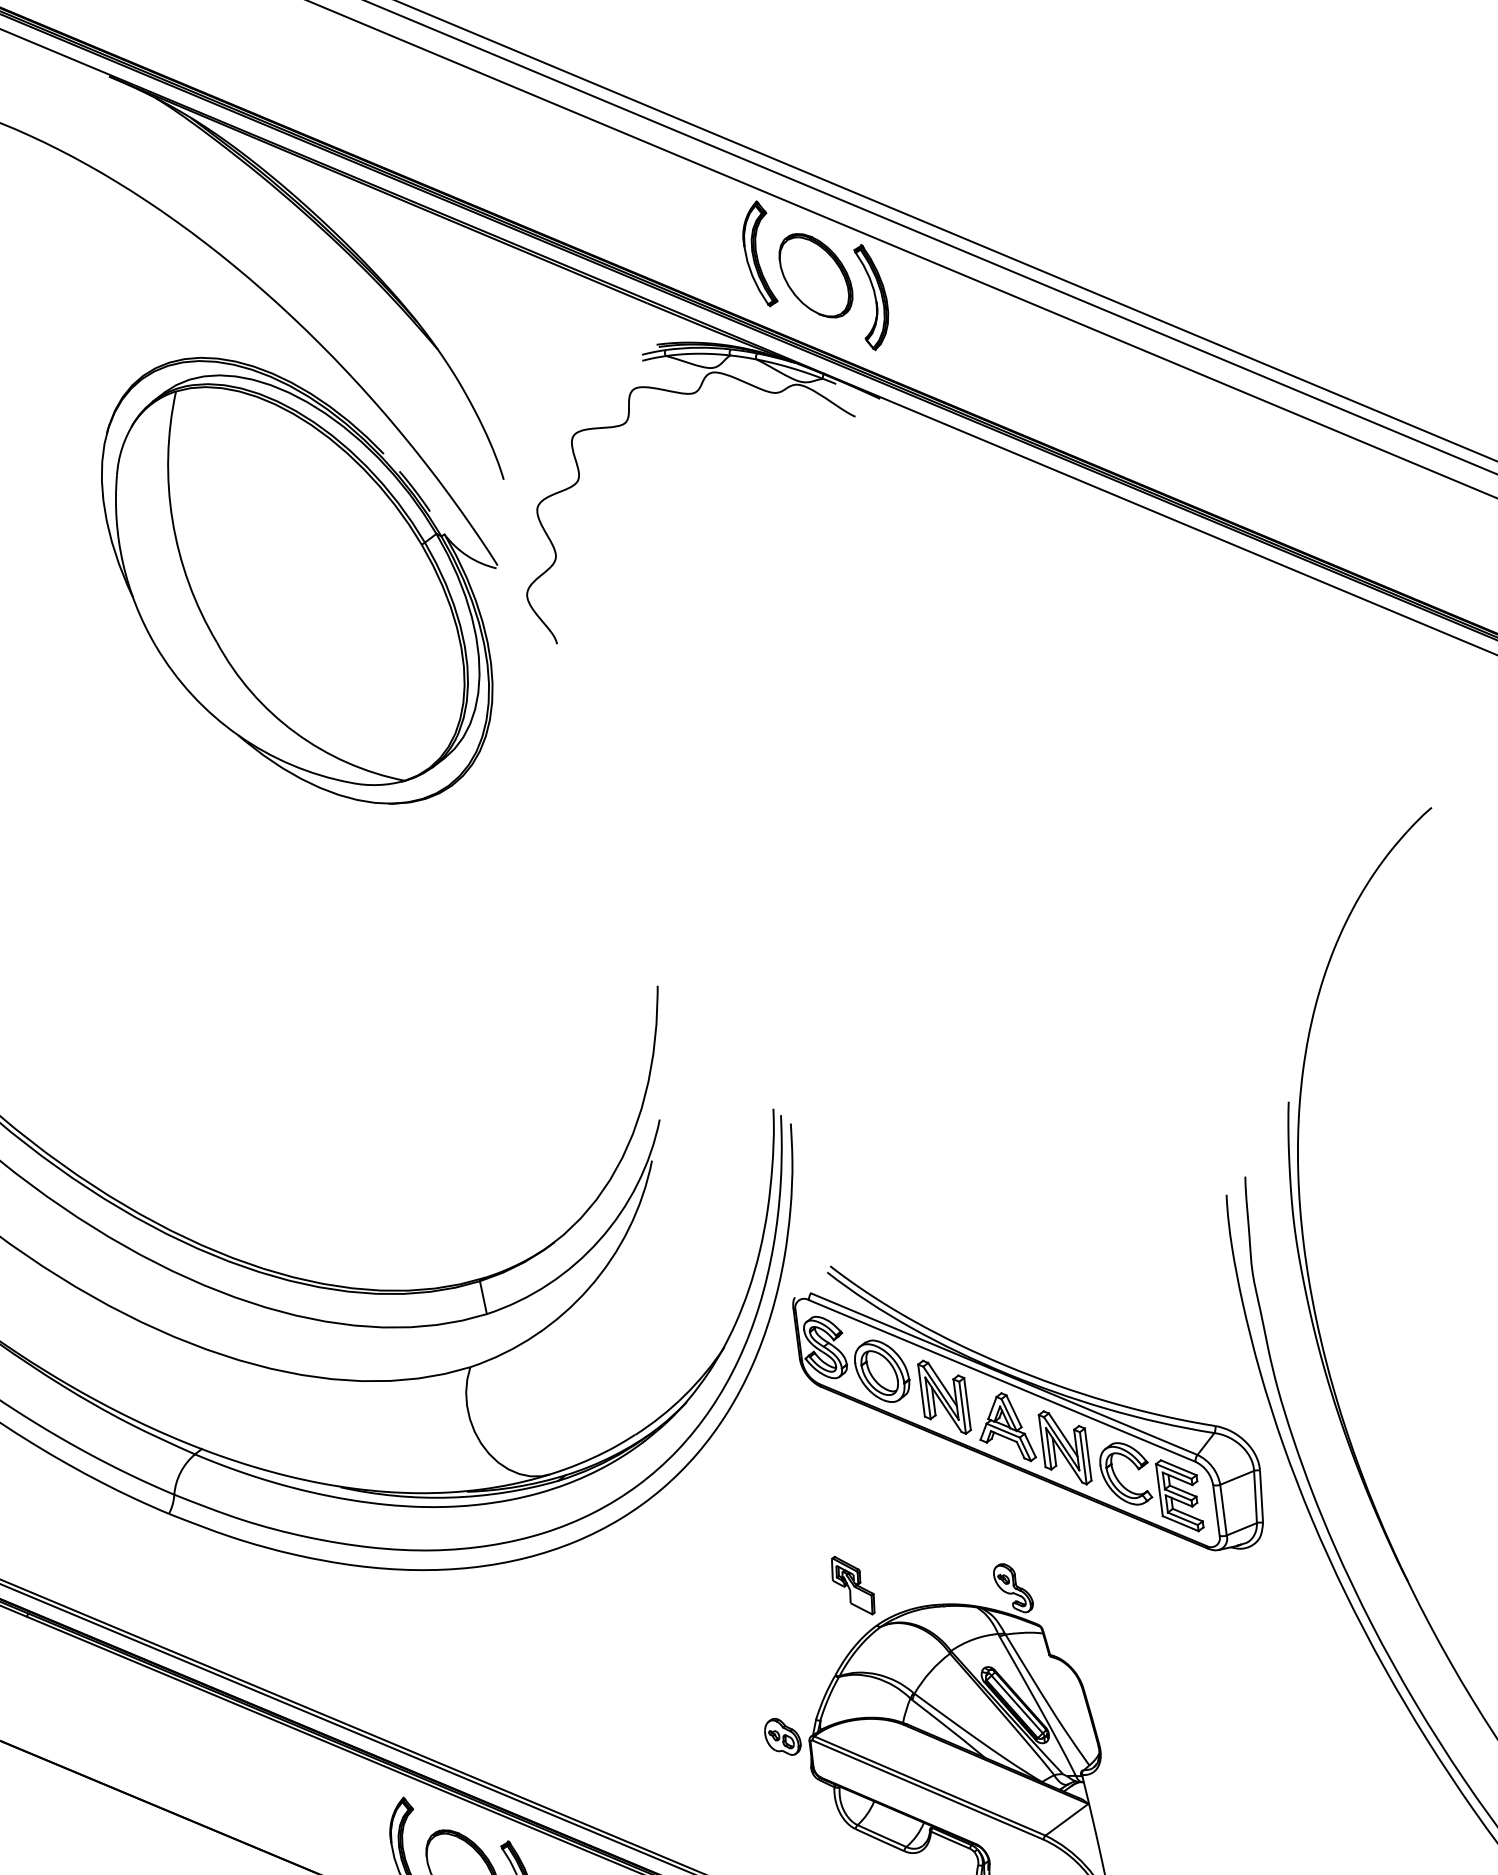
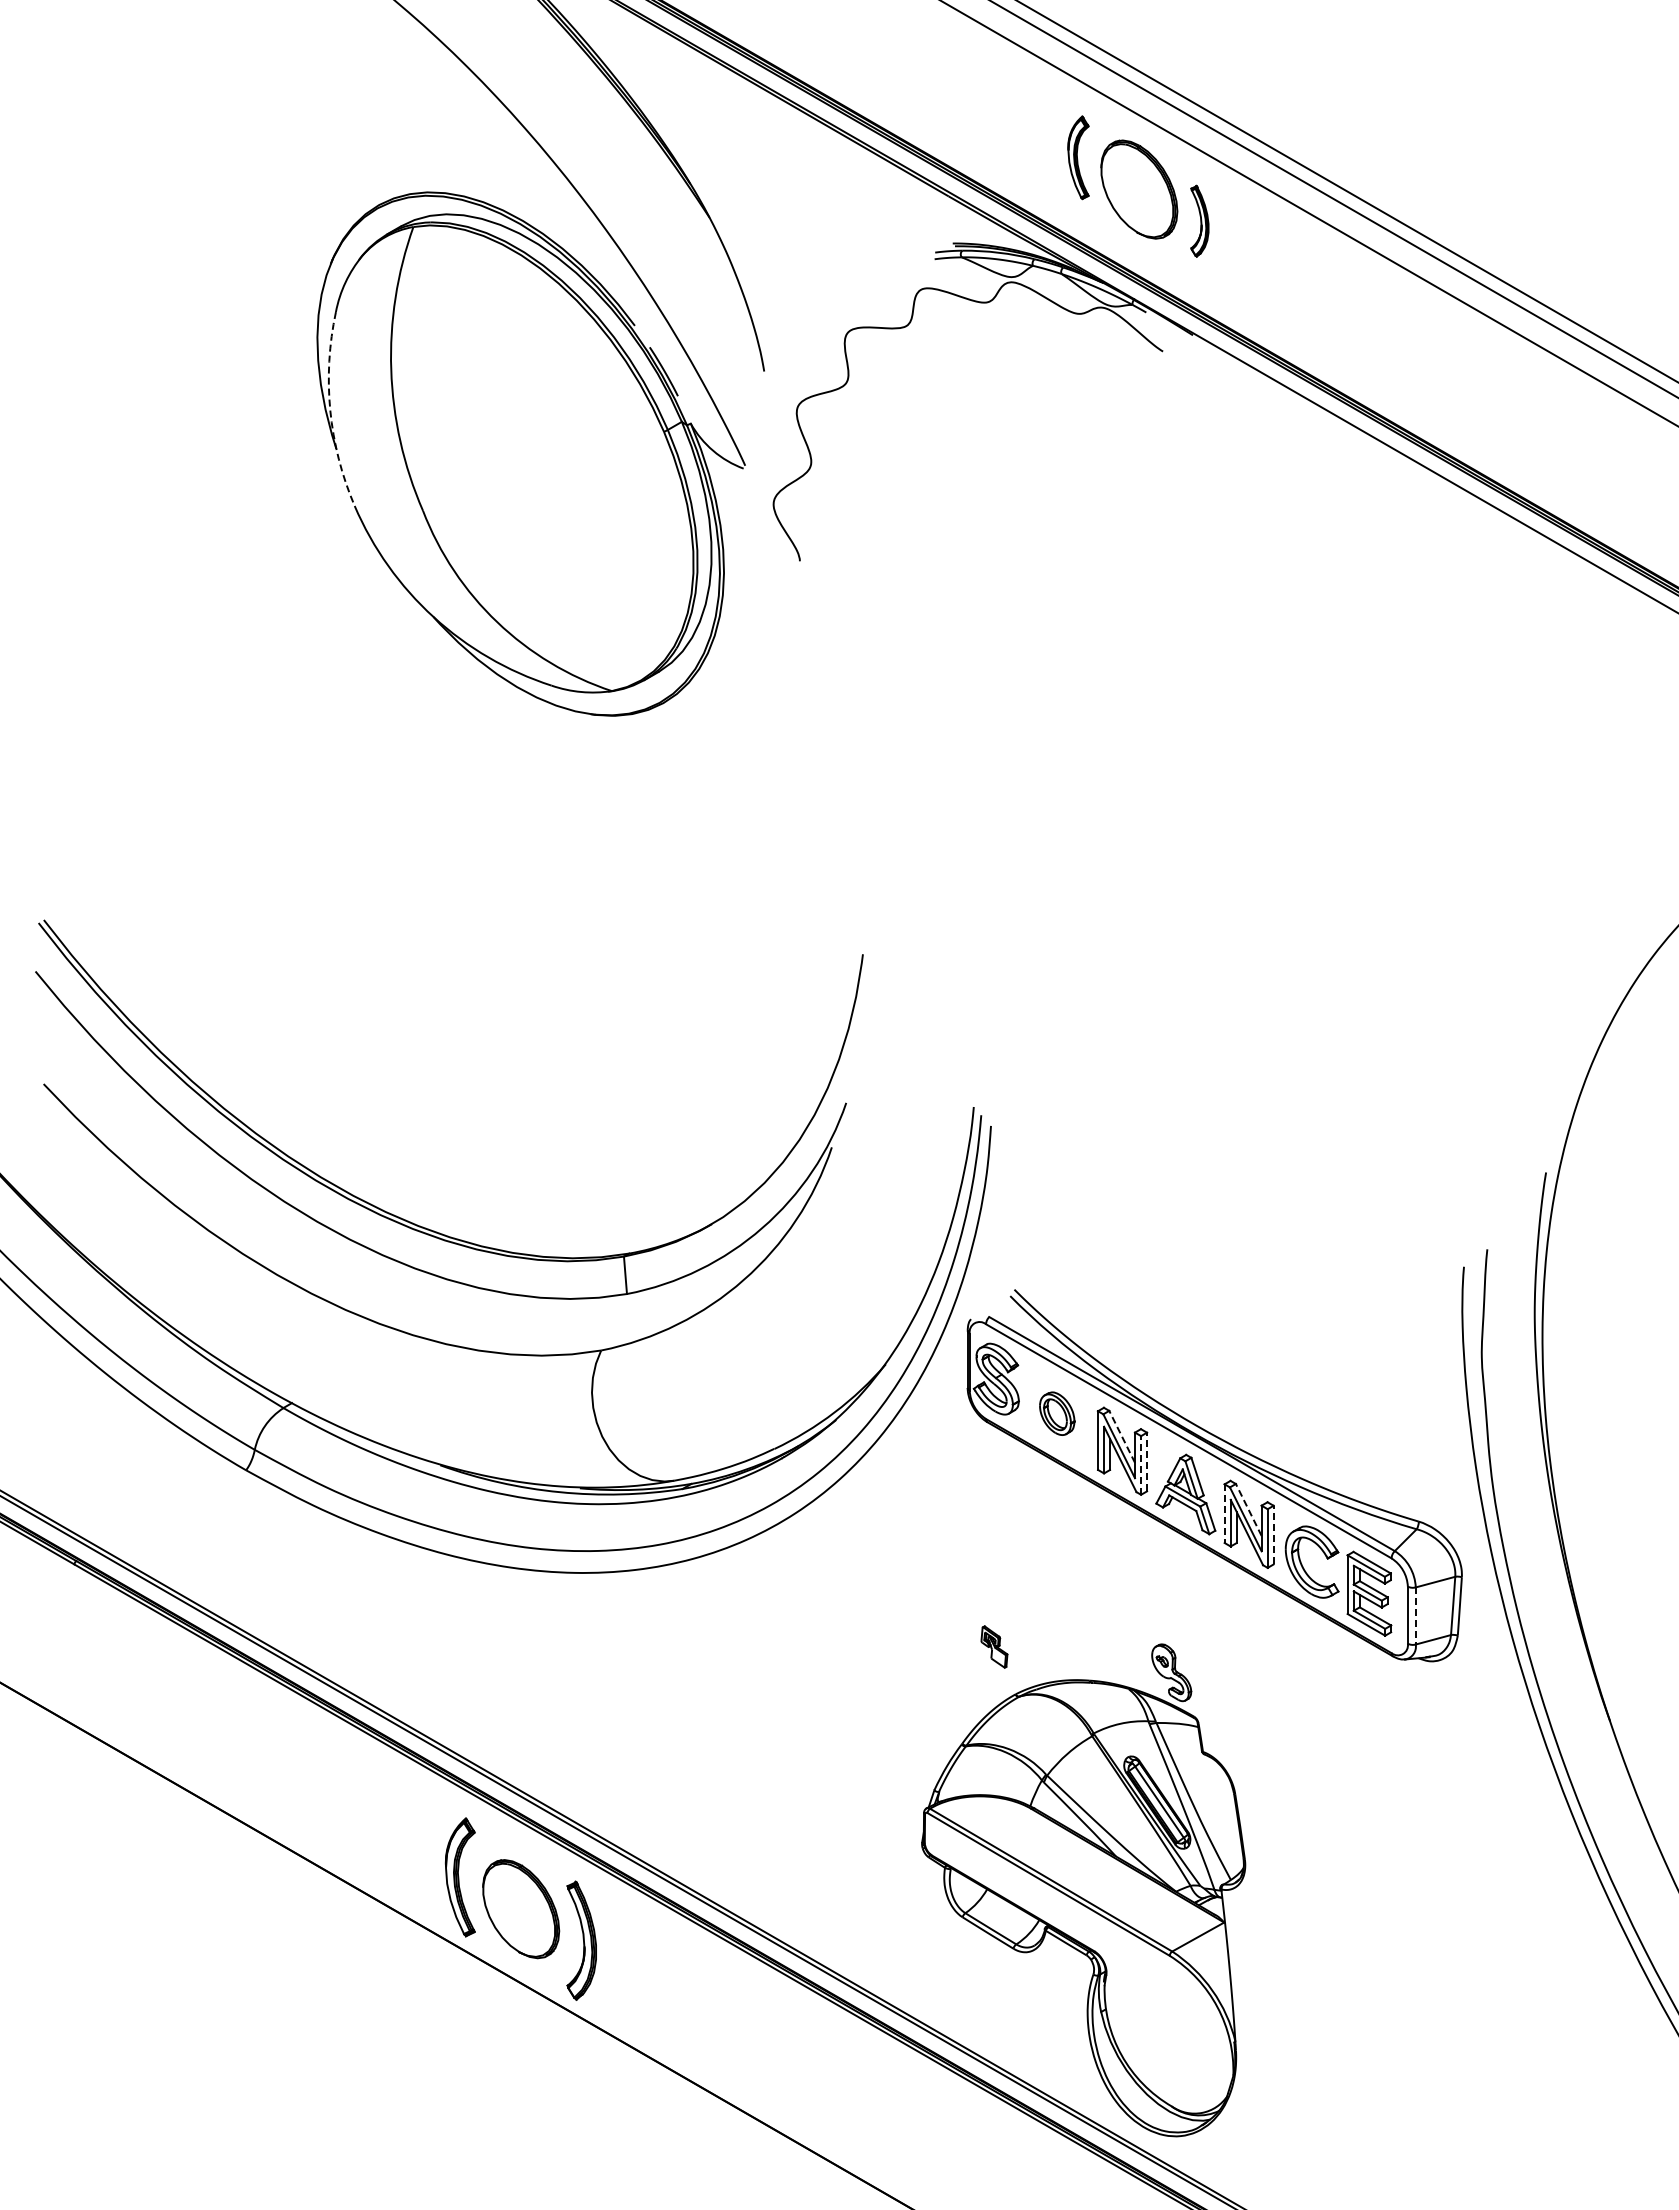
part: (758, 254) -> (1078, 157), size x0.7
part: (873, 297) -> (1199, 221), size x0.6
arc: (123, 563) -> (330, 410), solid -> dashed
part: (882, 1371) -> (1057, 1413), size x0.6
line: (942, 1384) -> (1122, 1436), solid -> dashed
line: (967, 1403) -> (1147, 1461), solid -> dashed
line: (962, 1406) -> (1141, 1464), solid -> dashed
line: (1062, 1434) -> (1248, 1509), solid -> dashed
line: (1042, 1441) -> (1224, 1514), solid -> dashed
line: (1087, 1454) -> (1273, 1534), solid -> dashed
line: (1223, 1509) -> (1415, 1615), solid -> dashed
part: (853, 1585) -> (994, 1646), size x0.6
part: (782, 1736) -> (894, 1804), removed

